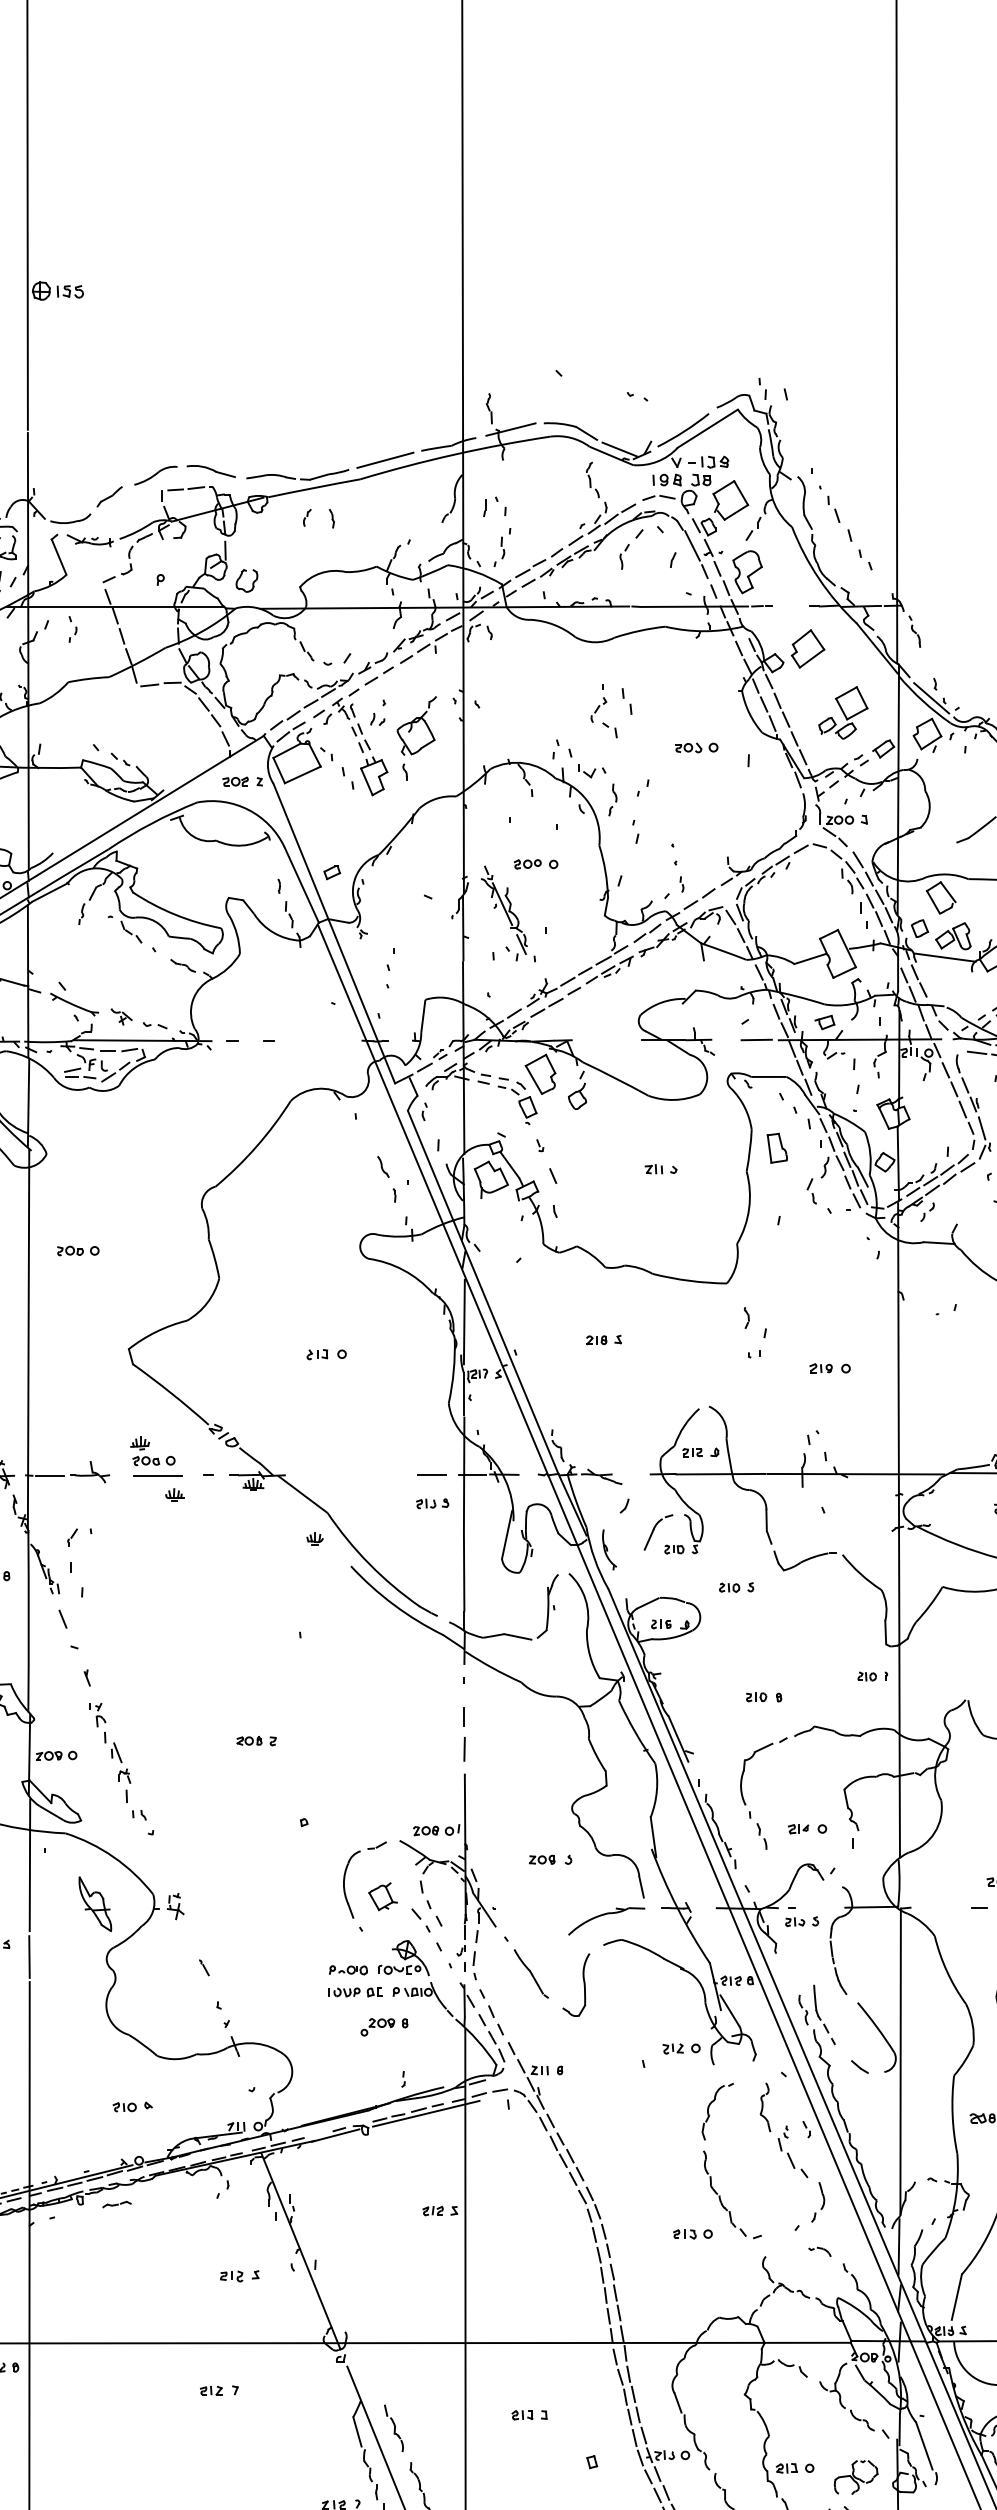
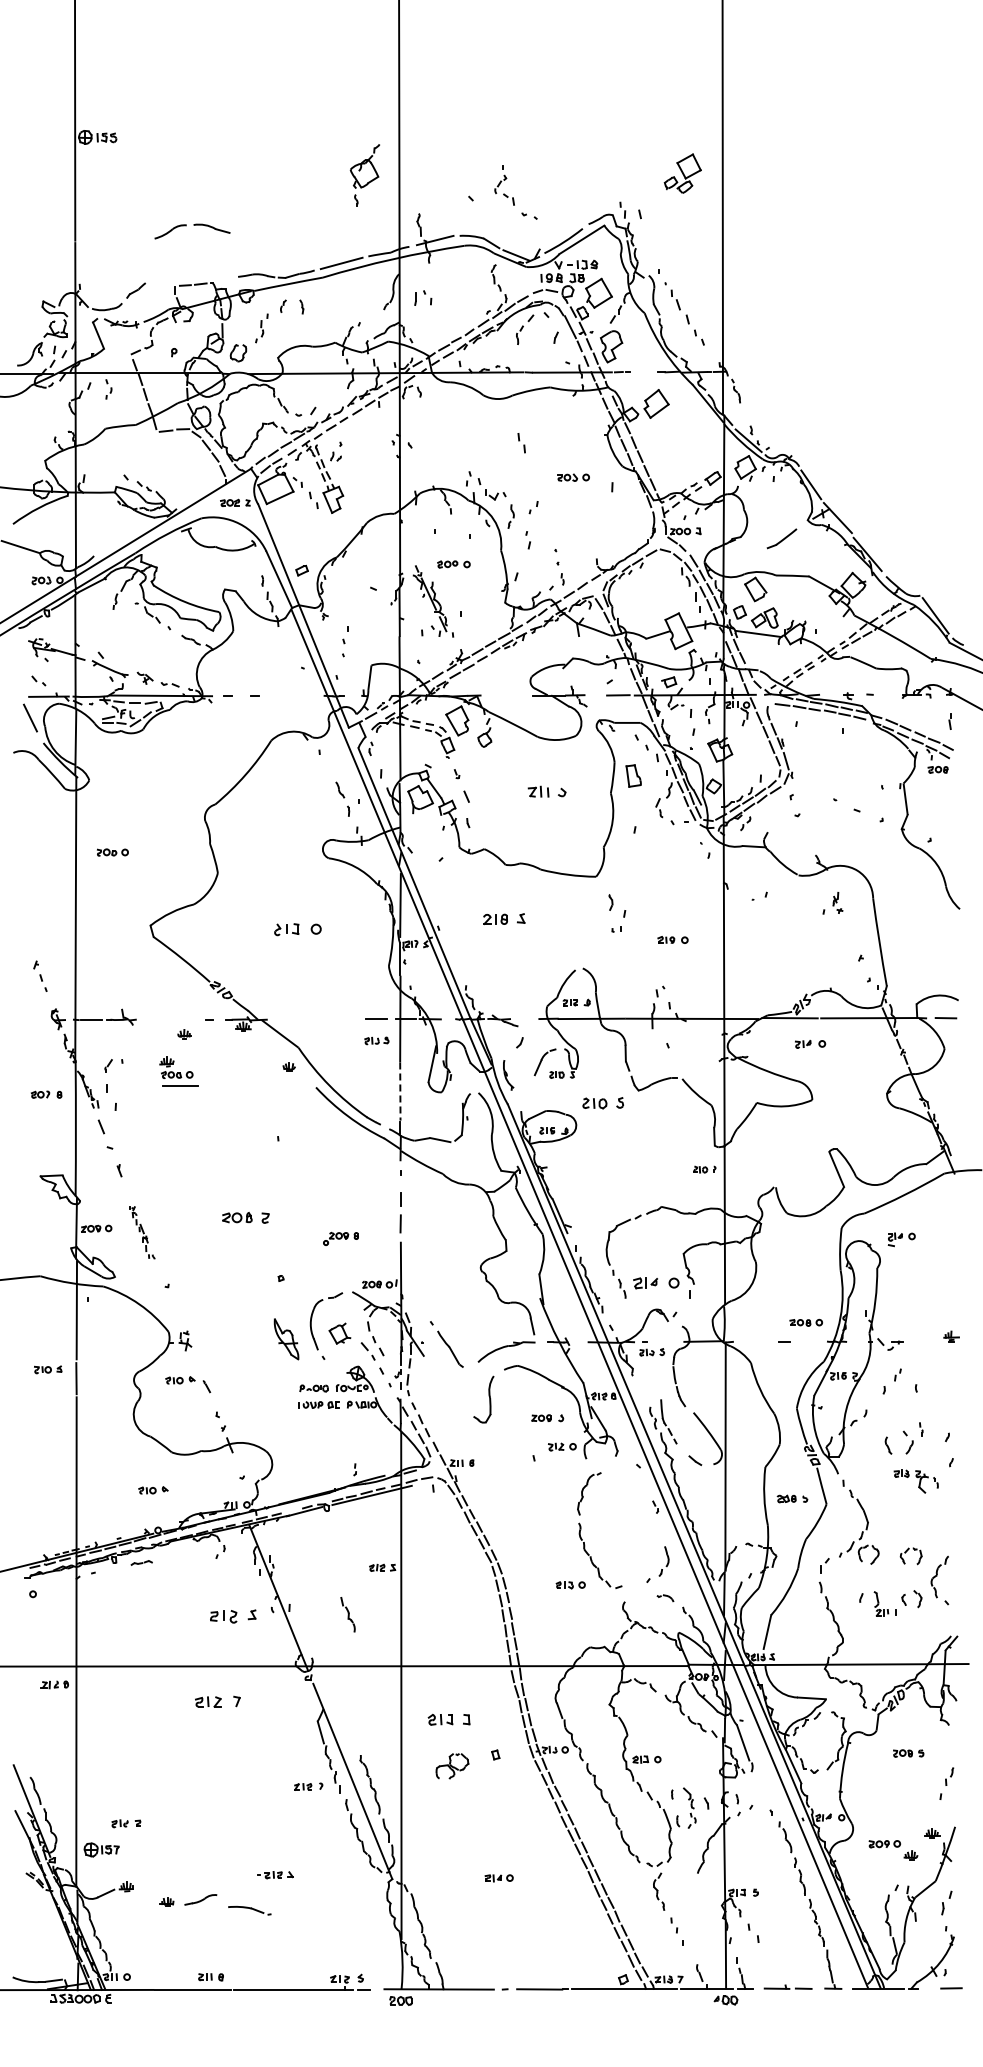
part: (186, 467) -> (193, 225), moved
part: (501, 547) -> (261, 328), moved
part: (603, 711) -> (504, 185), moved
part: (842, 712) -> (682, 173), moved
part: (416, 738) -> (364, 175), moved
part: (660, 1169) -> (546, 791), size x1.6
part: (603, 1339) -> (504, 918), size x1.6
part: (326, 1354) -> (297, 929), size x1.6
part: (155, 1456) -> (178, 1071), moved
line: (464, 1573) -> (400, 1092), solid -> dashed
part: (736, 1587) -> (603, 1103), size x1.6
part: (763, 1697) -> (623, 1185), removed
part: (256, 1740) -> (245, 1217), size x1.6
part: (116, 1760) -> (141, 1232), size x0.6
part: (806, 1829) -> (655, 1283), size x1.6
part: (550, 1860) -> (547, 1418), moved
part: (95, 1904) -> (286, 1339), moved
part: (169, 1959) -> (180, 1380), added
part: (526, 1967) -> (446, 1344), moved
part: (383, 2026) -> (340, 1238), moved
part: (783, 2129) -> (638, 1507), removed
part: (238, 2276) -> (232, 1616), size x1.6
part: (218, 2390) -> (217, 1701), size x1.6
part: (528, 2415) -> (448, 1720), size x1.6
part: (393, 2427) -> (347, 1614), moved
part: (856, 2477) -> (452, 1766), moved

